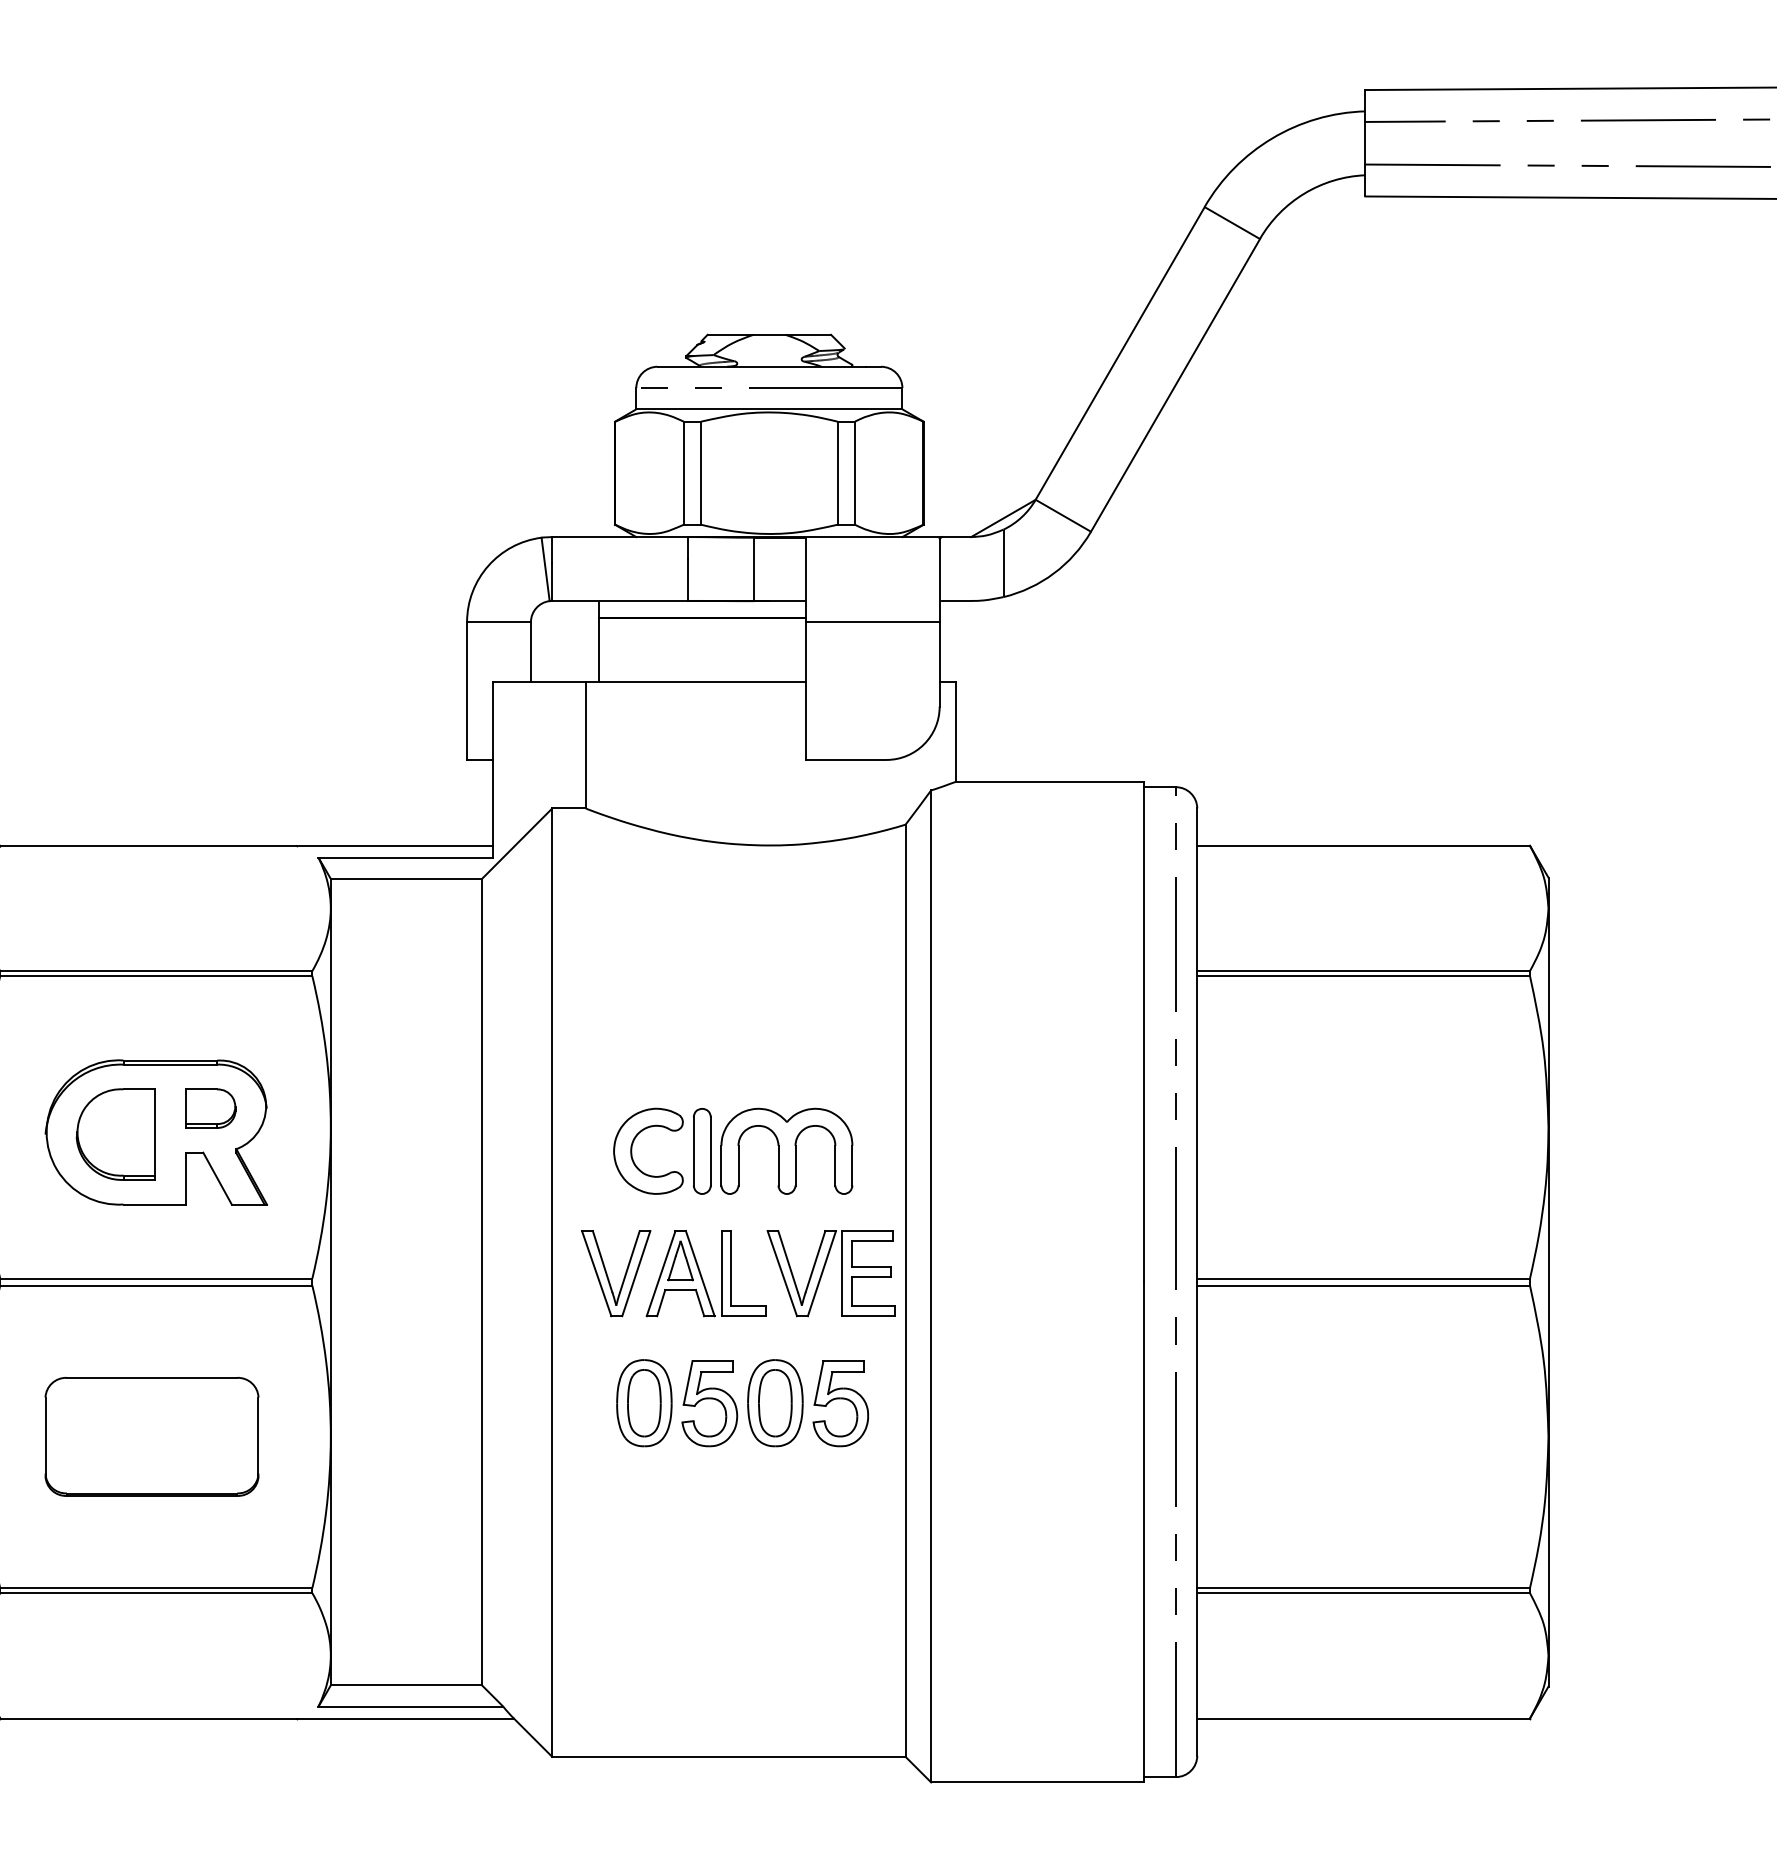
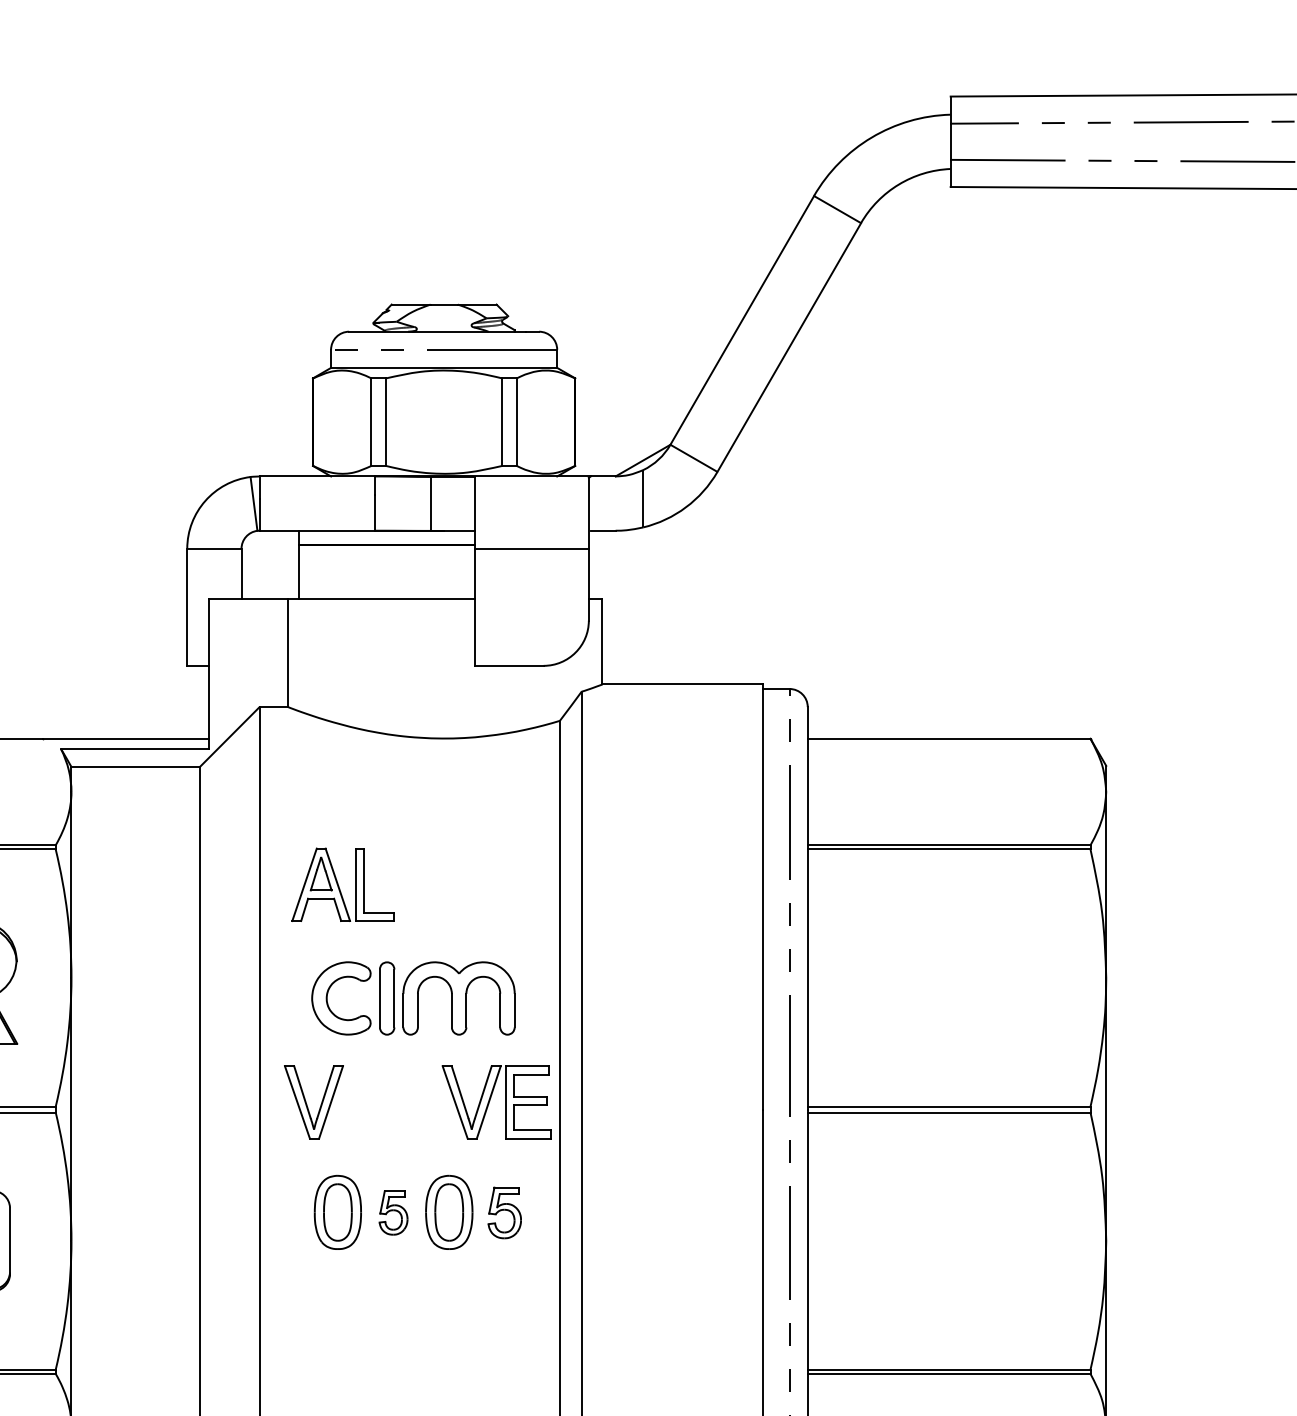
part: (705, 1273) -> (342, 884), moved
part: (709, 1403) -> (393, 1212), size x0.6
part: (840, 1403) -> (504, 1212), size x0.7

